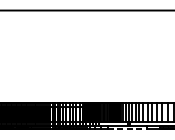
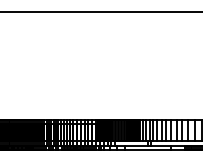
line: (128, 129) -> (148, 150), dashed -> solid

